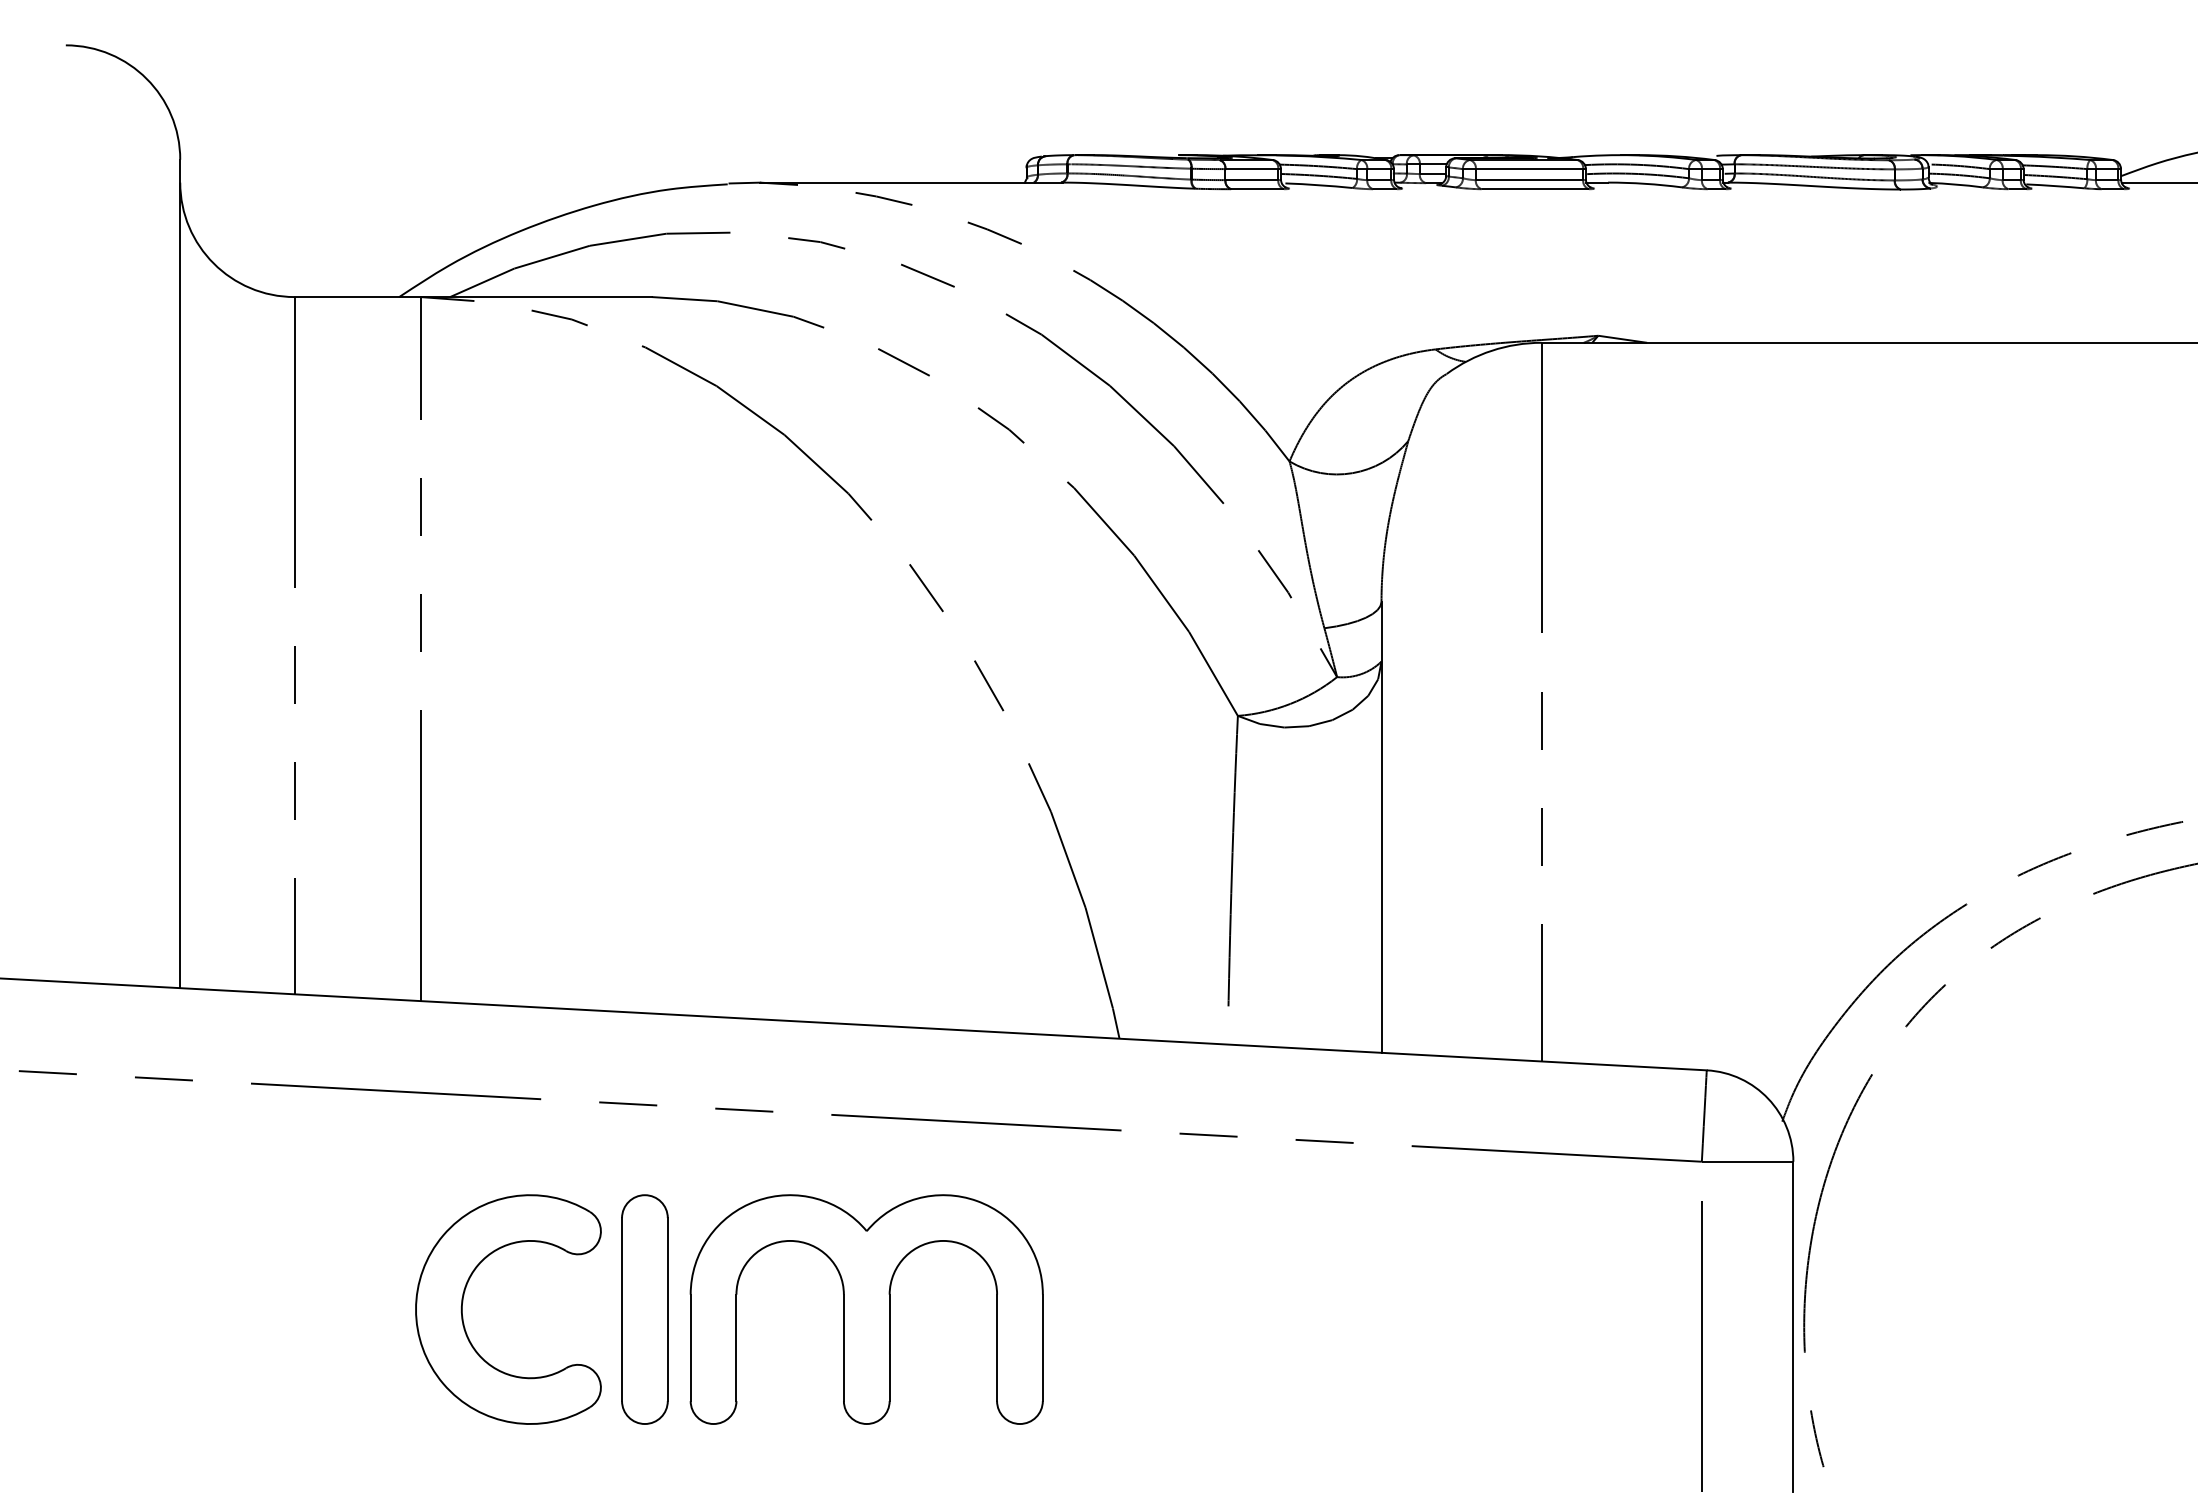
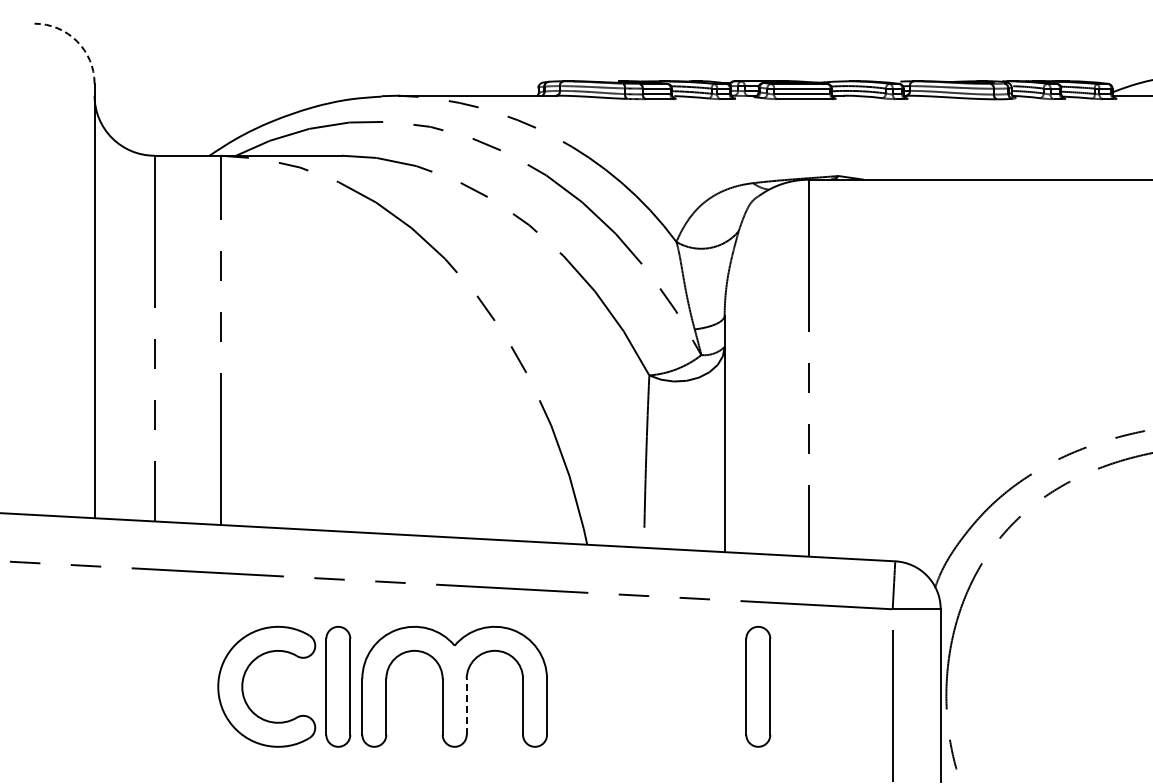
arc: (147, 79) -> (77, 41), solid -> dashed
part: (1445, 1308) -> (758, 686), added
line: (889, 1347) -> (466, 706), solid -> dashed

